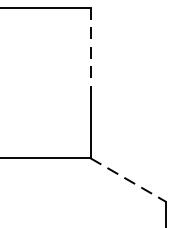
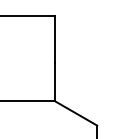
line: (90, 49) -> (54, 39), dashed -> solid
line: (127, 180) -> (75, 113), dashed -> solid

